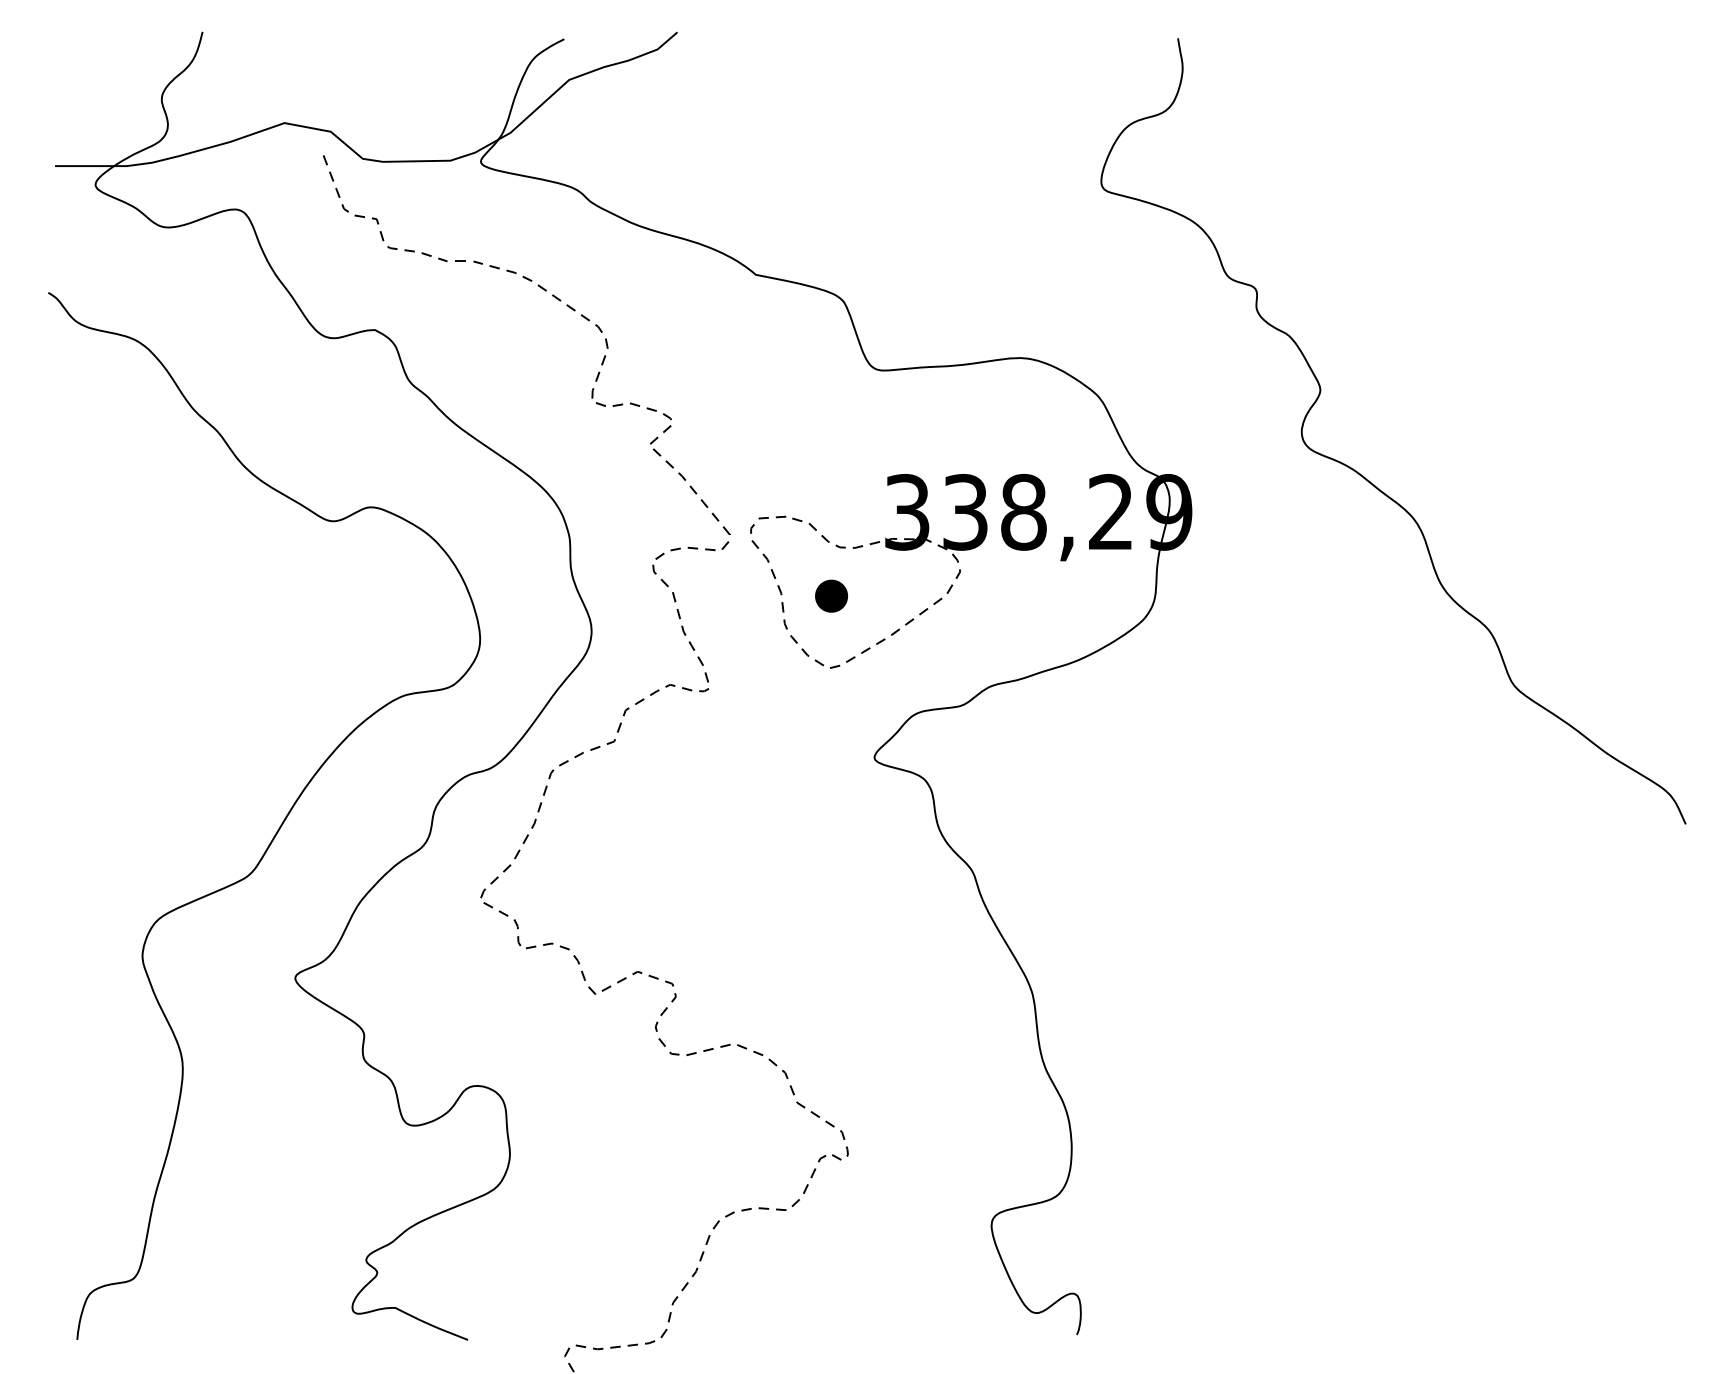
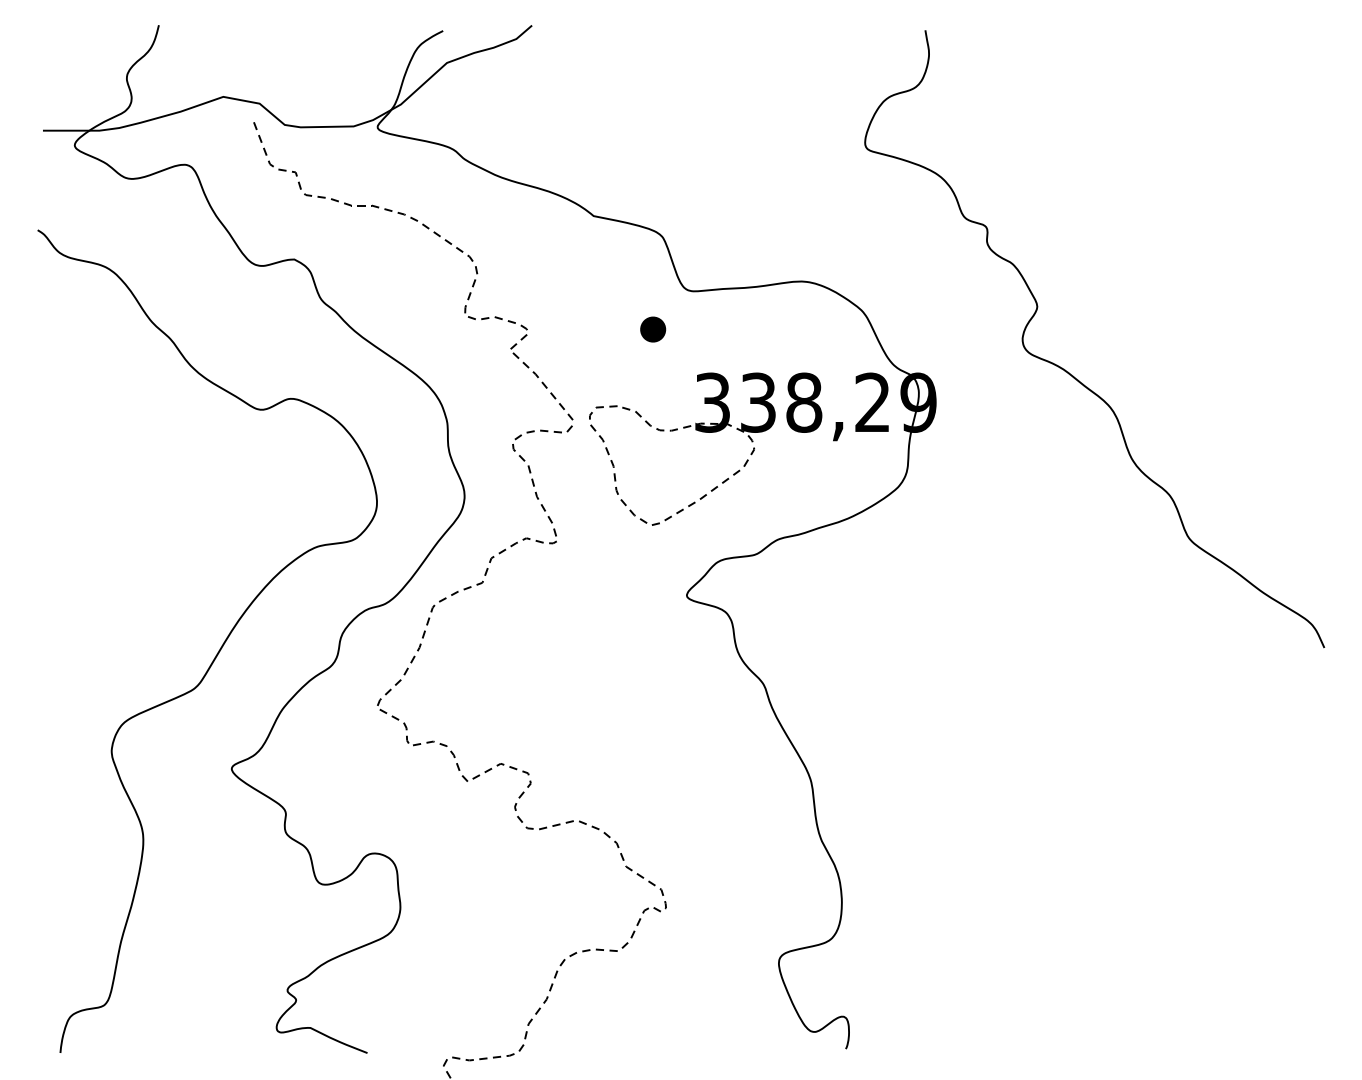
part: (831, 595) -> (653, 329), moved

